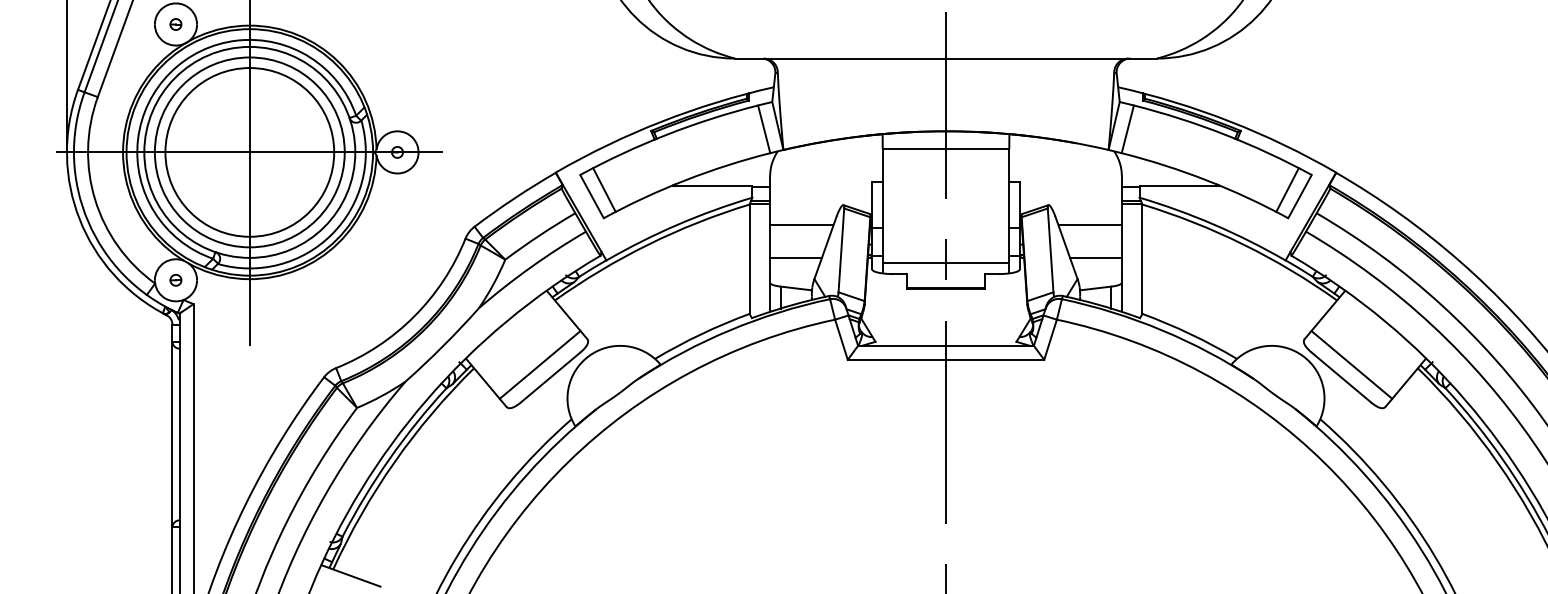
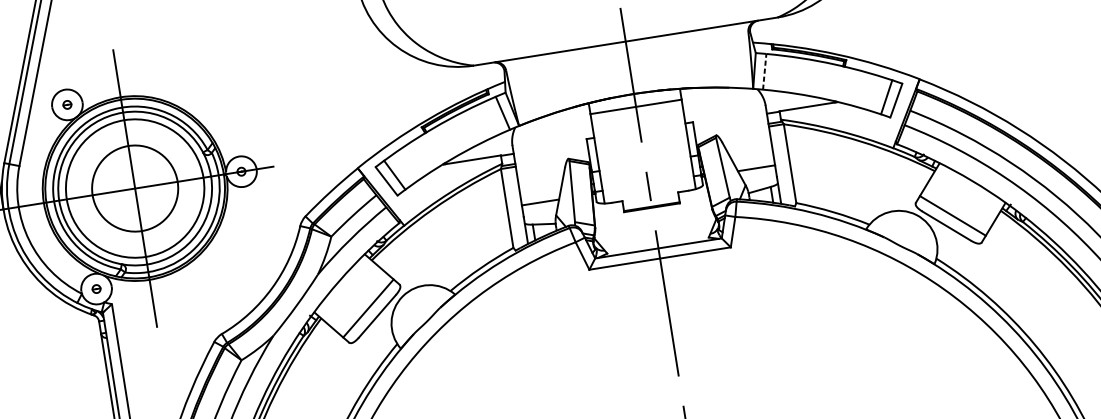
line: (1127, 129) -> (764, 71), solid -> dashed
circle: (249, 152) -> (134, 188), size x0.7
line: (801, 225) -> (540, 178), removed
line: (1089, 225) -> (748, 145), removed
line: (945, 262) -> (648, 188), removed

